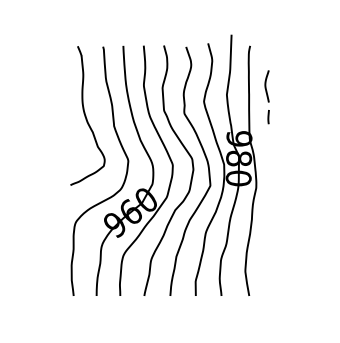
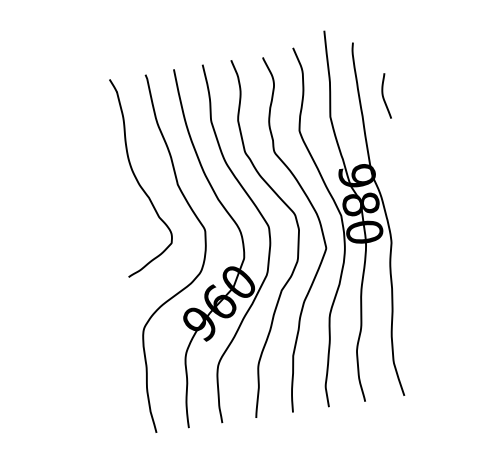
line: (268, 117) -> (393, 139), removed

